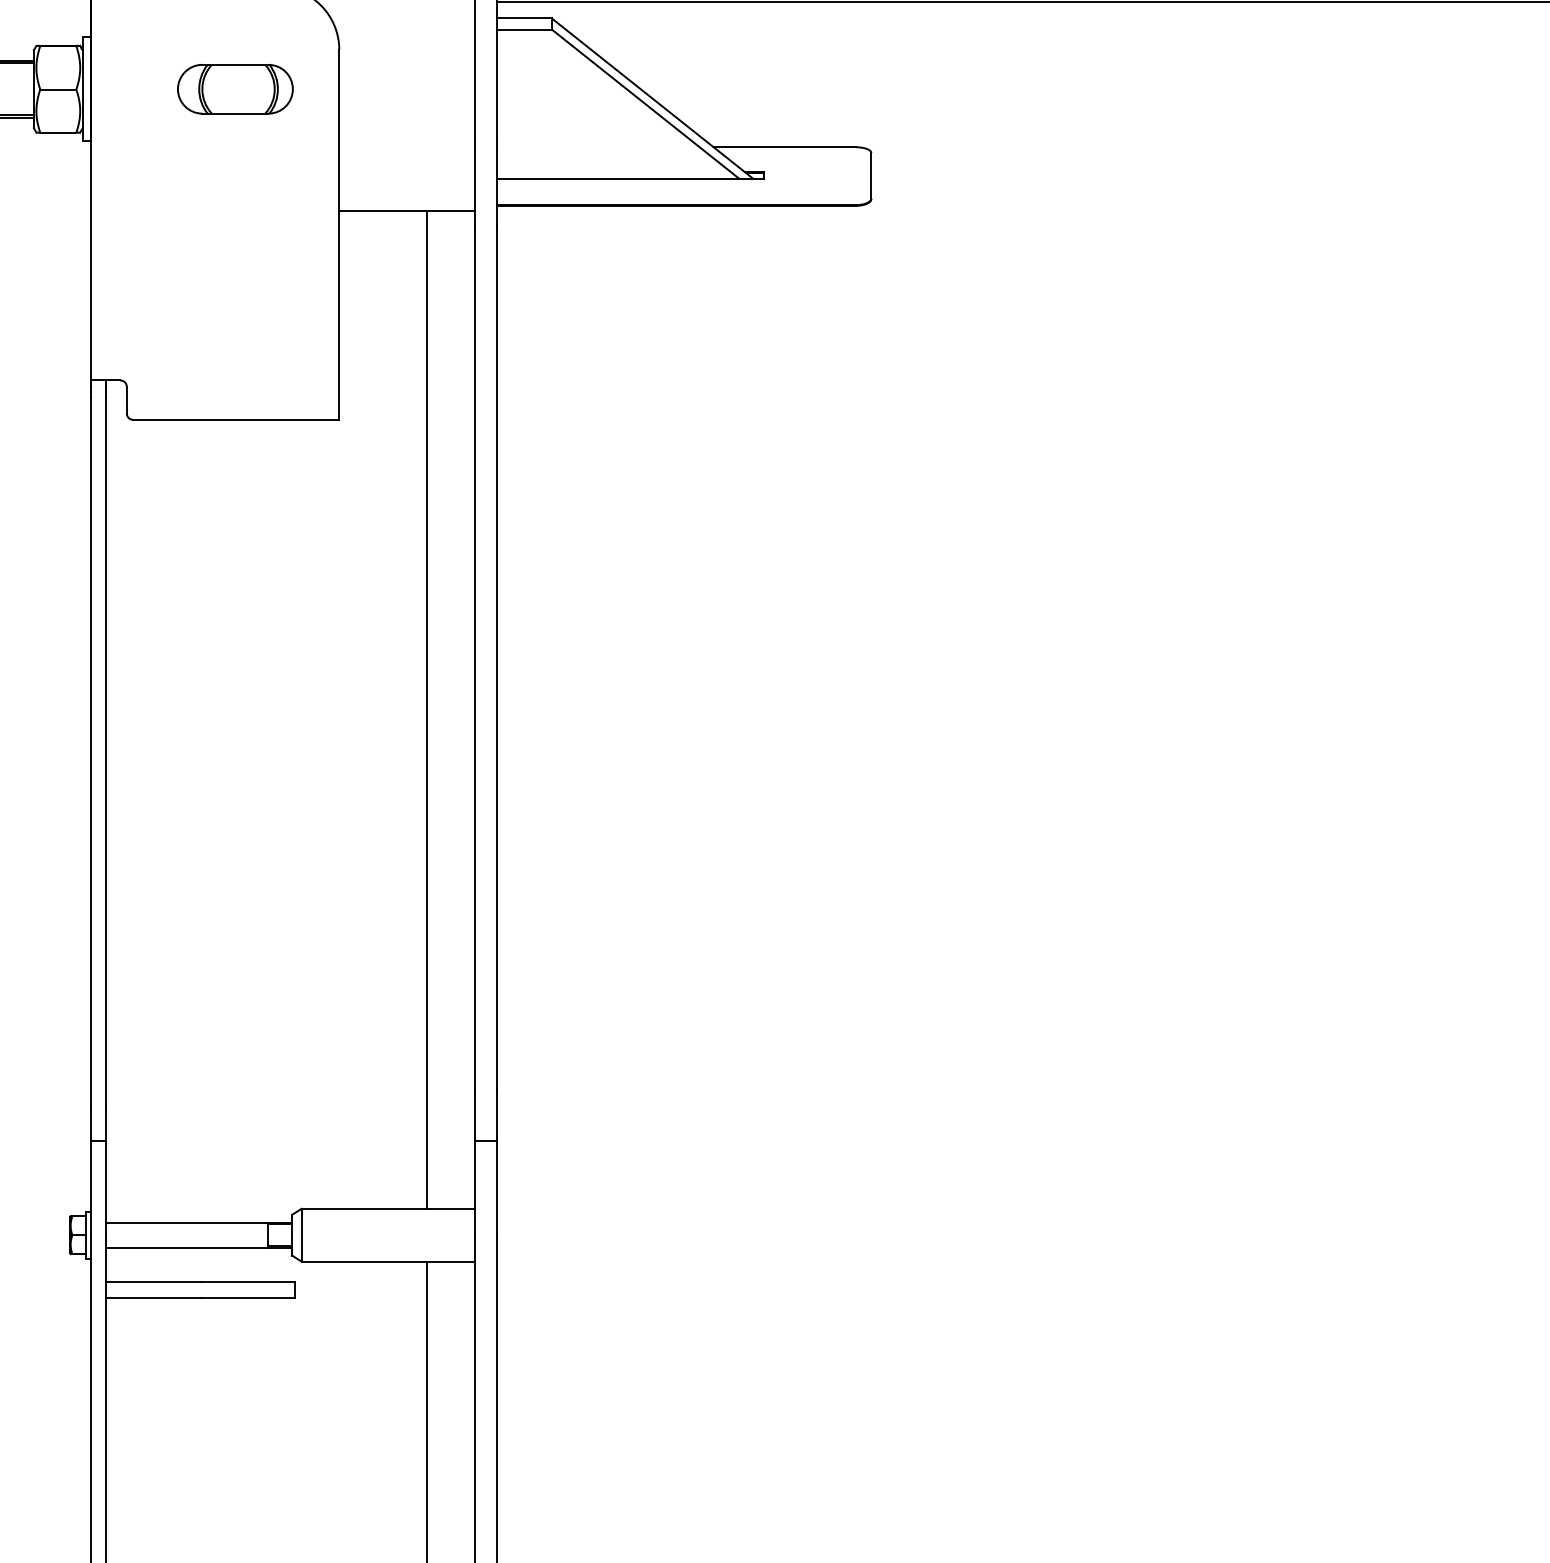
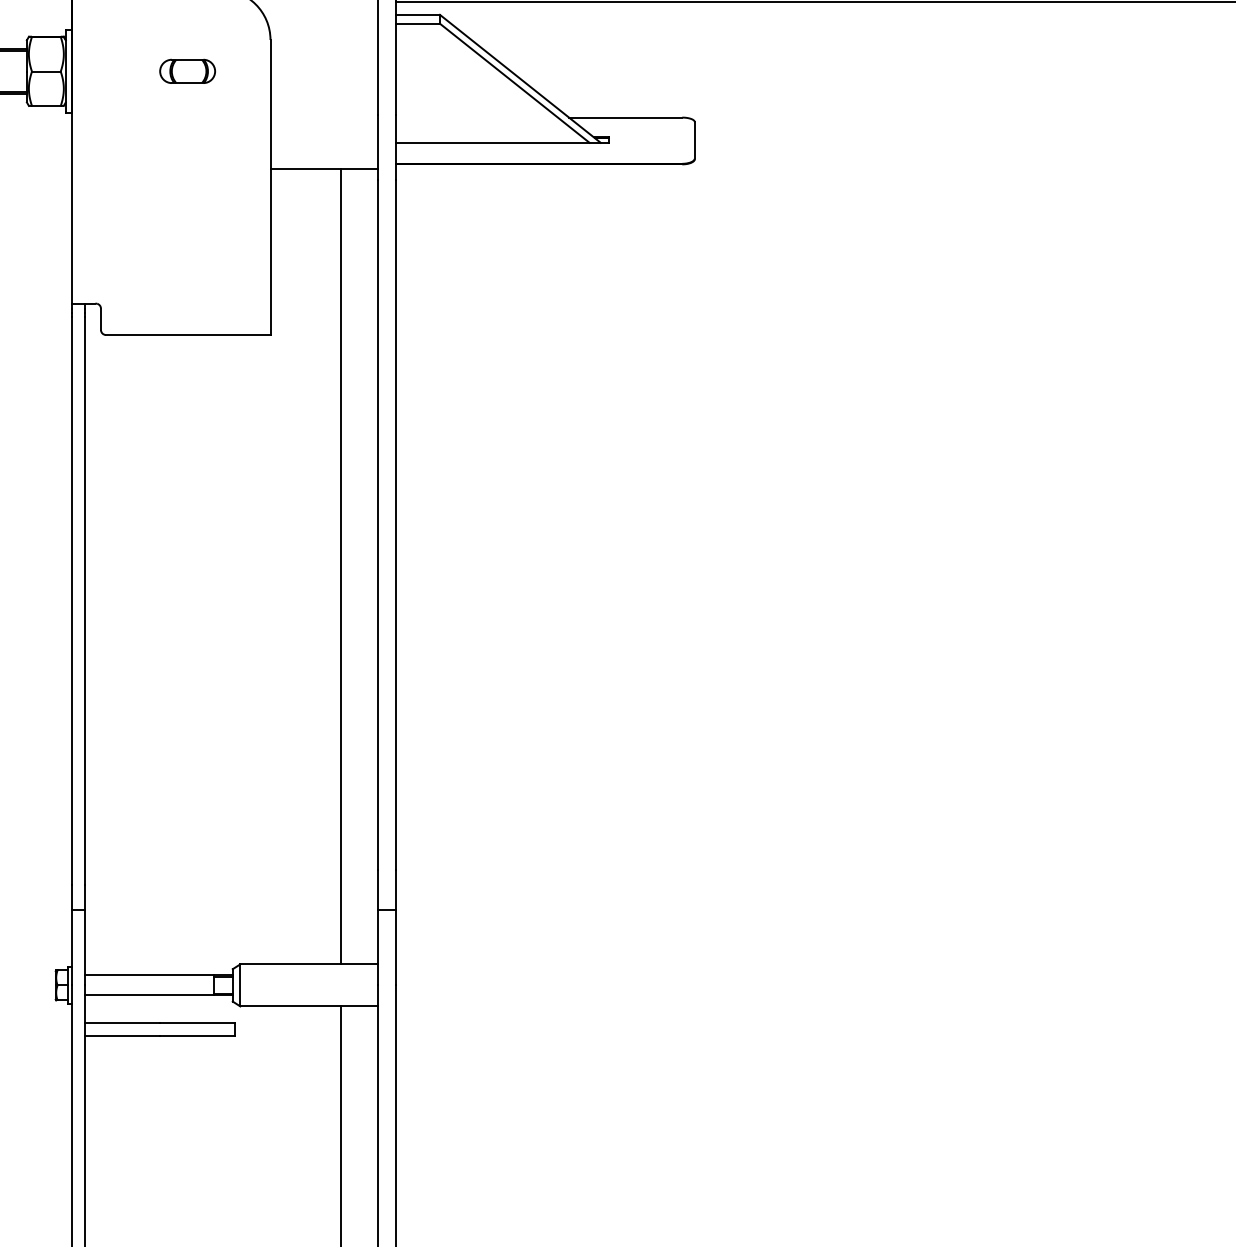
part: (235, 89) -> (187, 71), size x0.6

